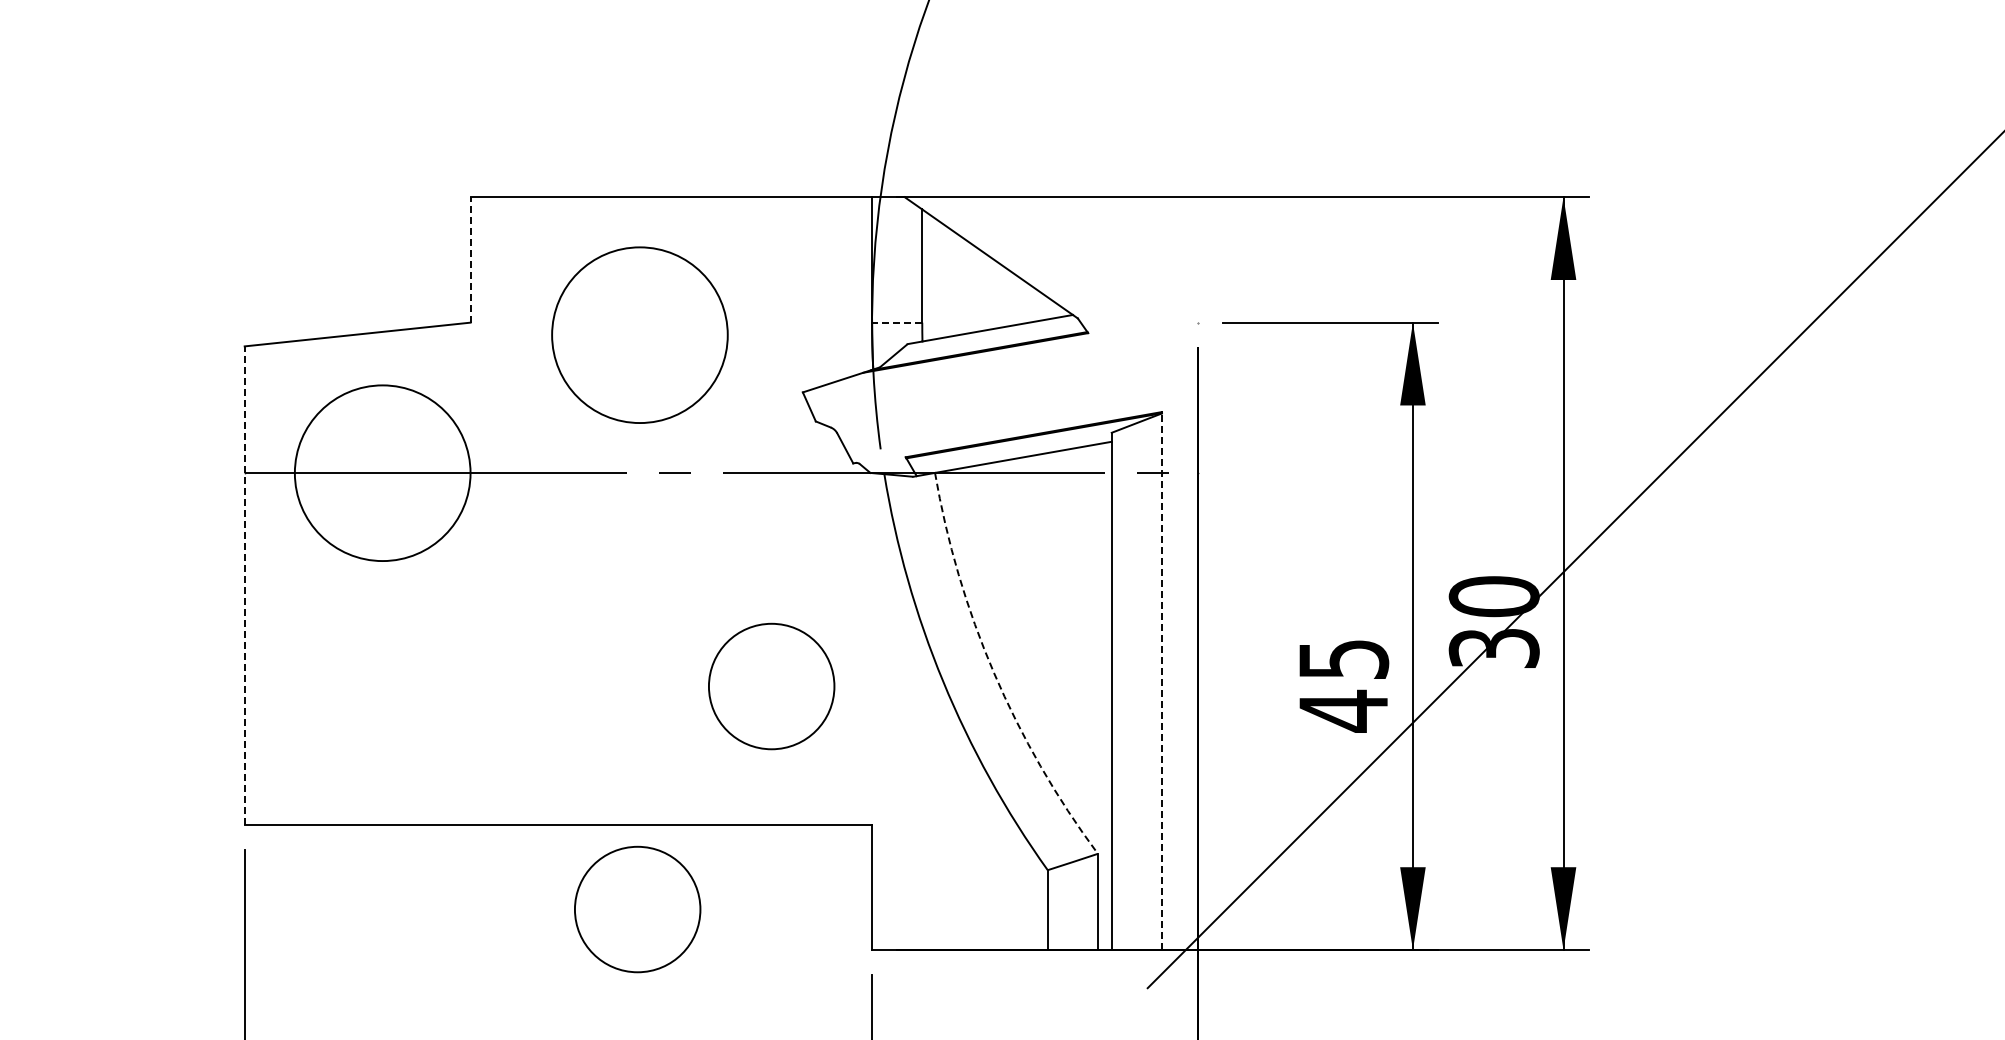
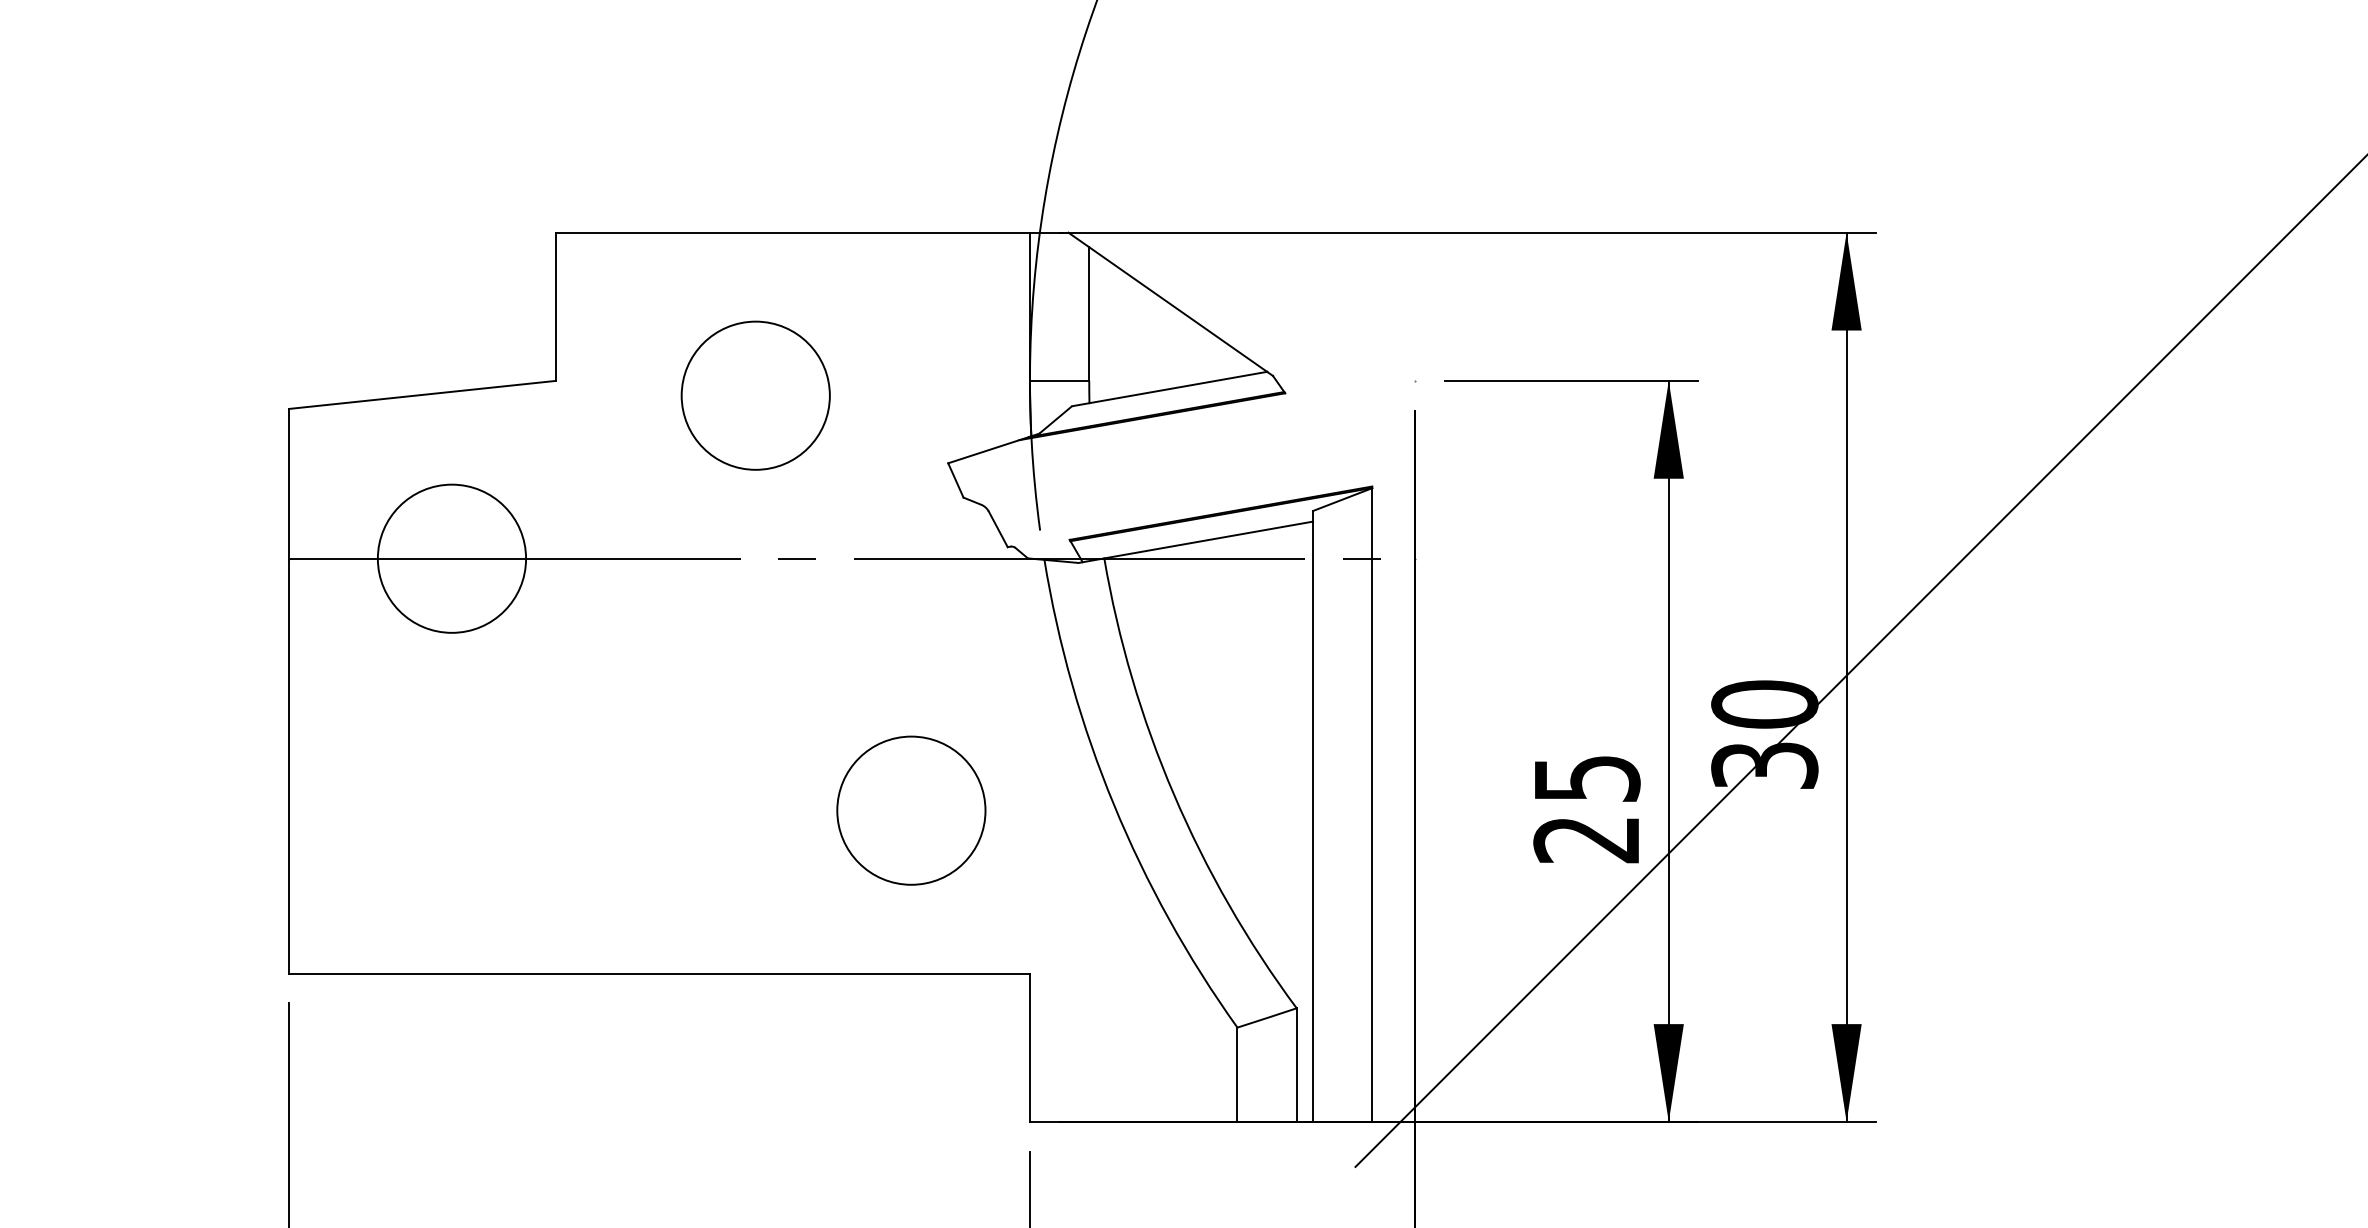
line: (470, 259) -> (555, 306), dashed -> solid
line: (896, 322) -> (1058, 380), dashed -> solid
circle: (639, 334) -> (755, 394), size x0.71
circle: (382, 472) -> (451, 557), size x0.71
line: (244, 584) -> (288, 690), dashed -> solid
arc: (994, 672) -> (1174, 794), dashed -> solid
line: (1161, 681) -> (1371, 804), dashed -> solid
text: (1342, 710) -> (1585, 838), 45 -> 25
circle: (637, 909) -> (752, 1074), removed

